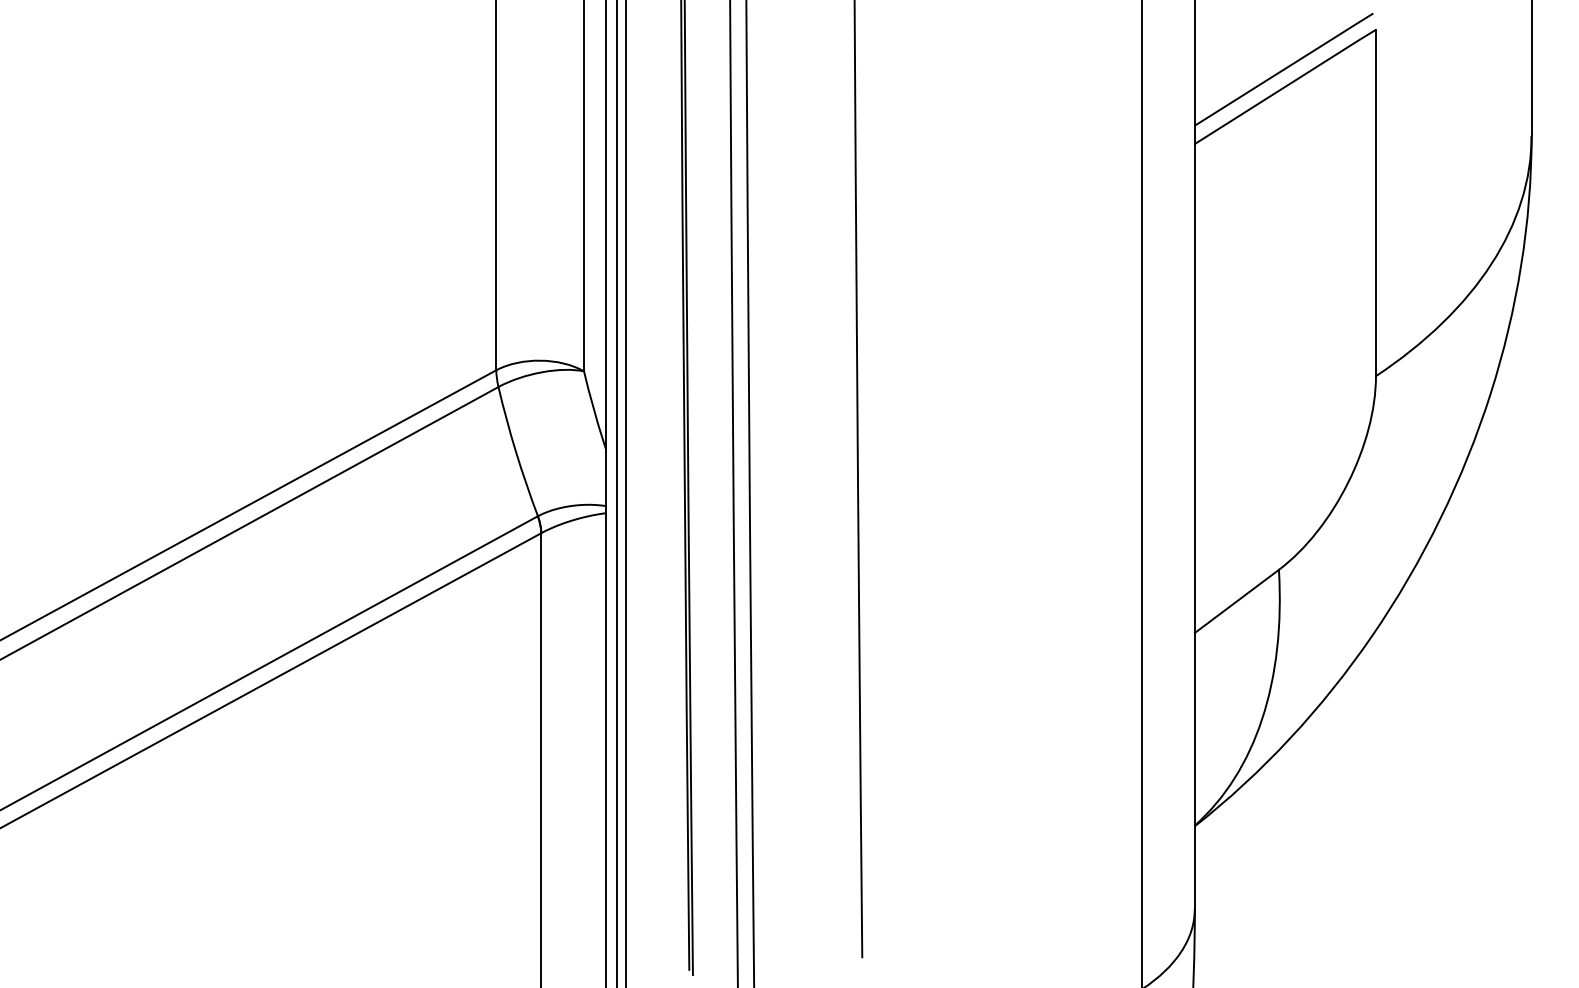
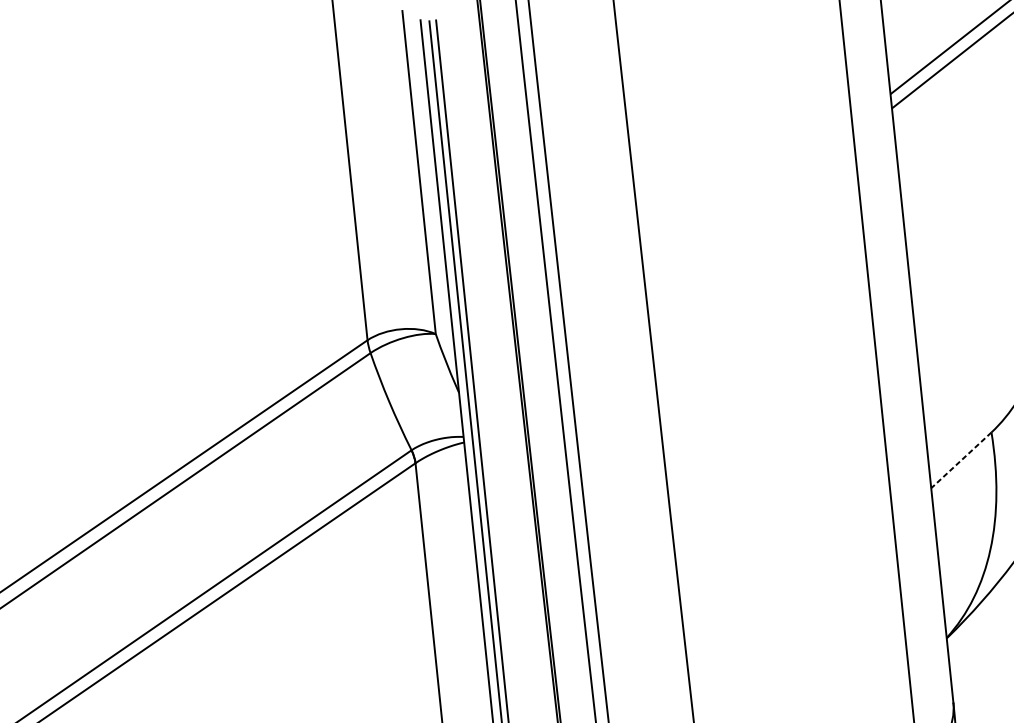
line: (1236, 601) -> (961, 460), solid -> dashed

